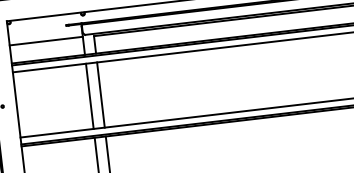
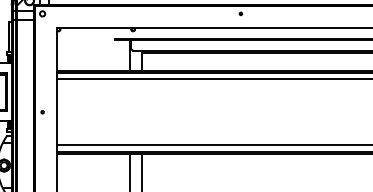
line: (46, 41) -> (93, 52), removed
line: (100, 95) -> (141, 112), removed
line: (89, 96) -> (130, 112), removed

